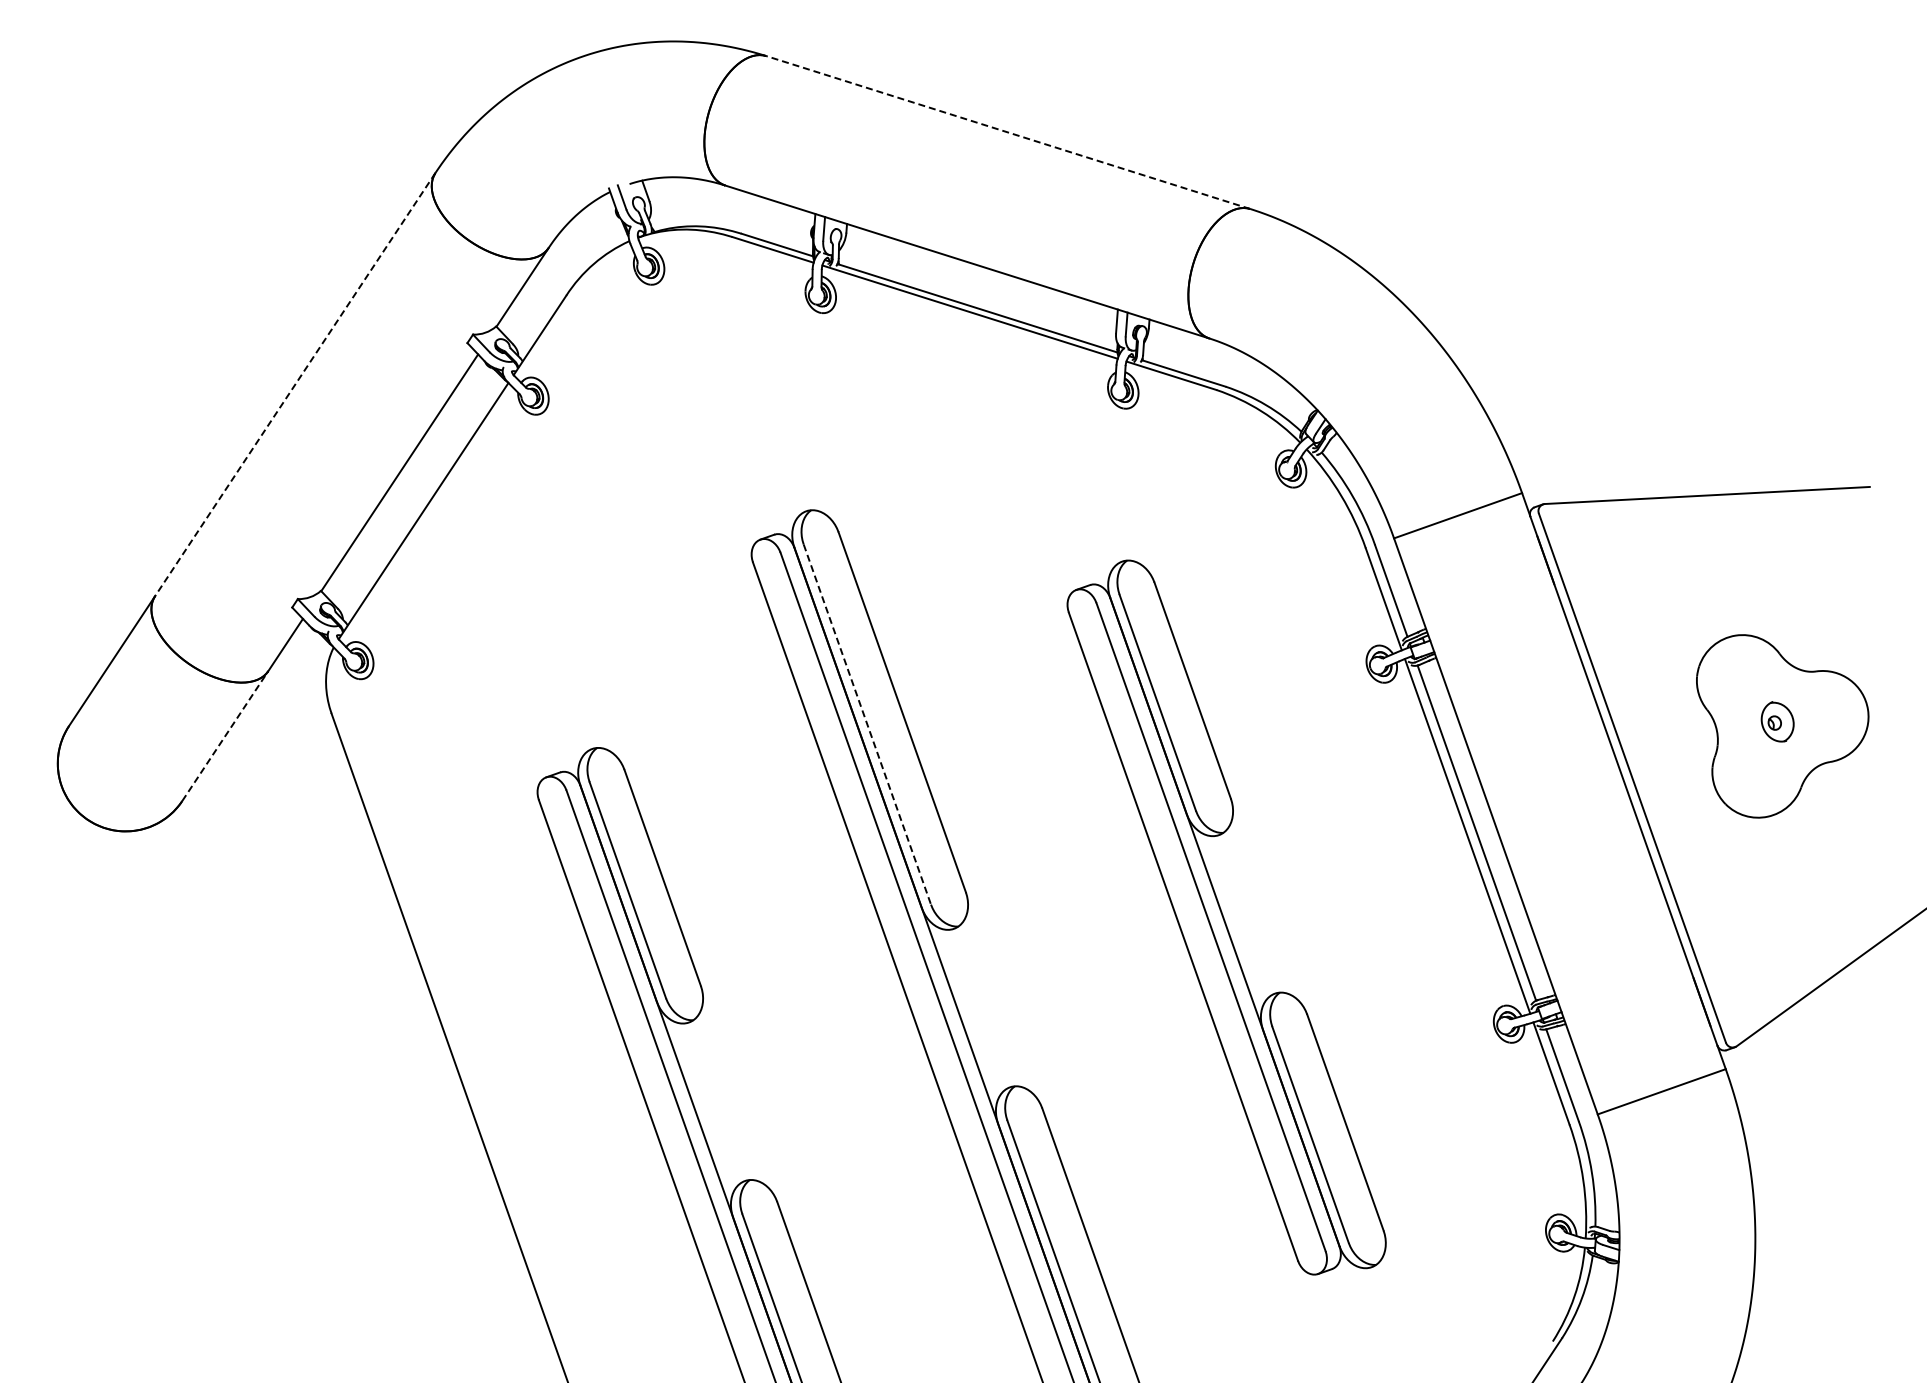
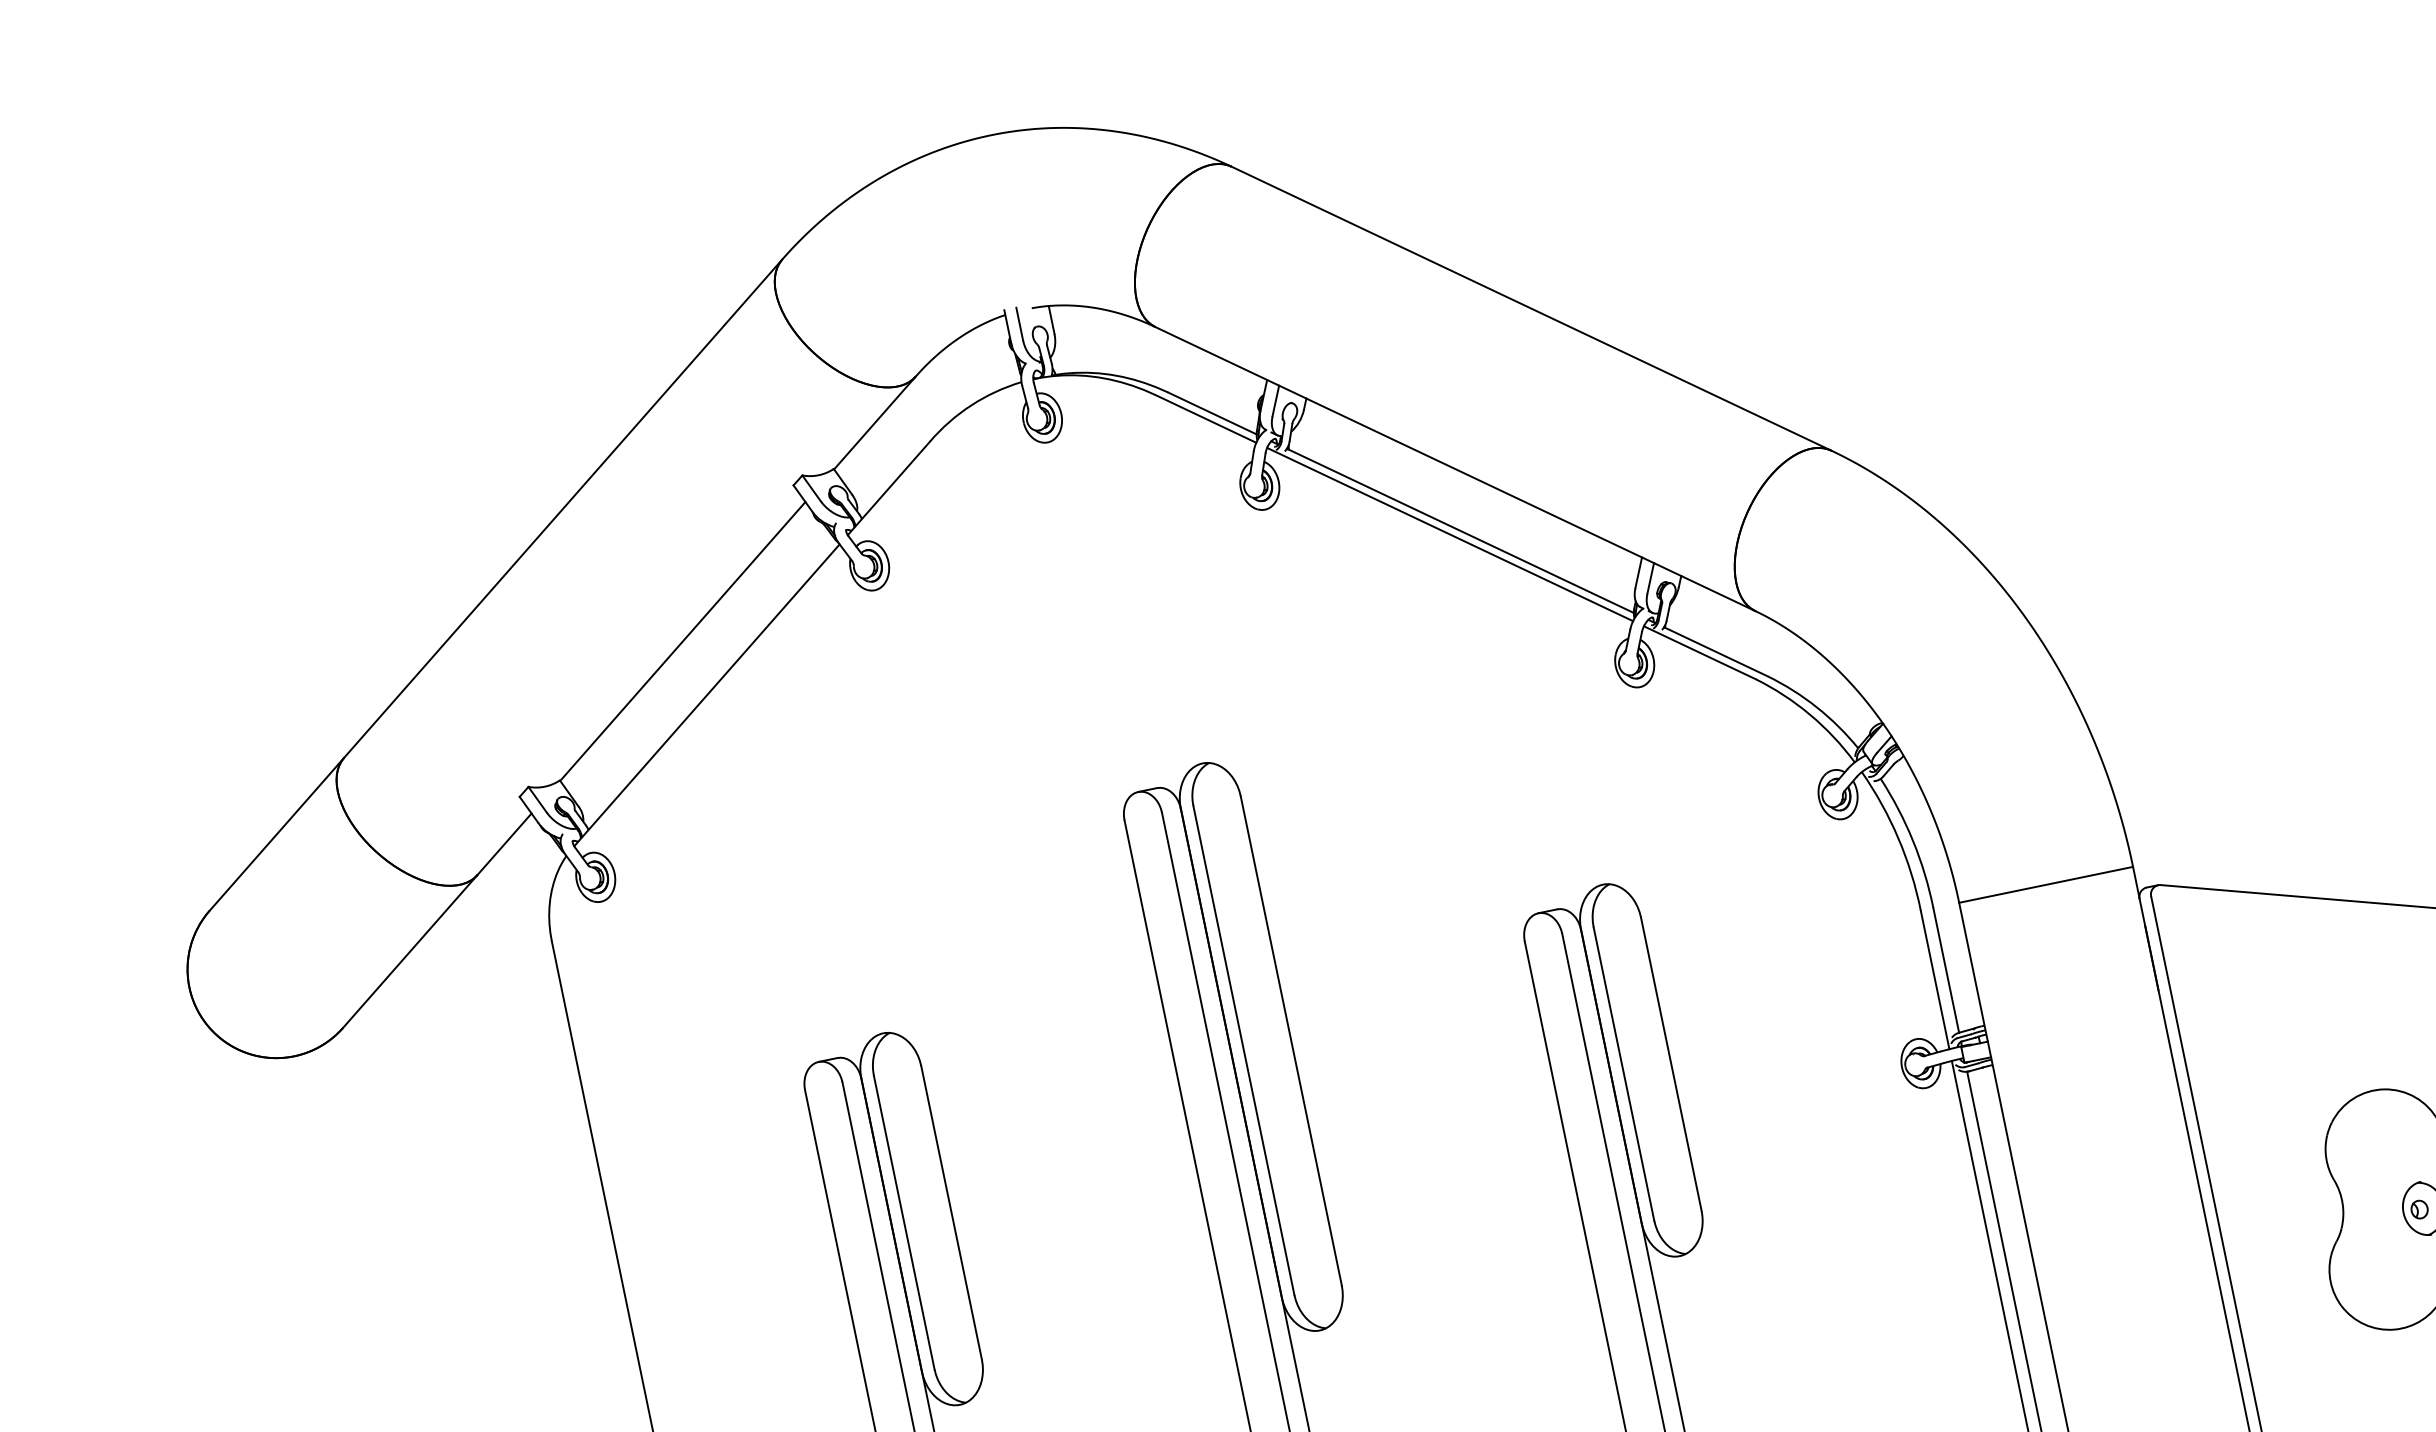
line: (1008, 132) -> (1531, 308), dashed -> solid
line: (295, 384) -> (563, 508), dashed -> solid
line: (867, 724) -> (1244, 1050), dashed -> solid
line: (225, 736) -> (410, 952), dashed -> solid

